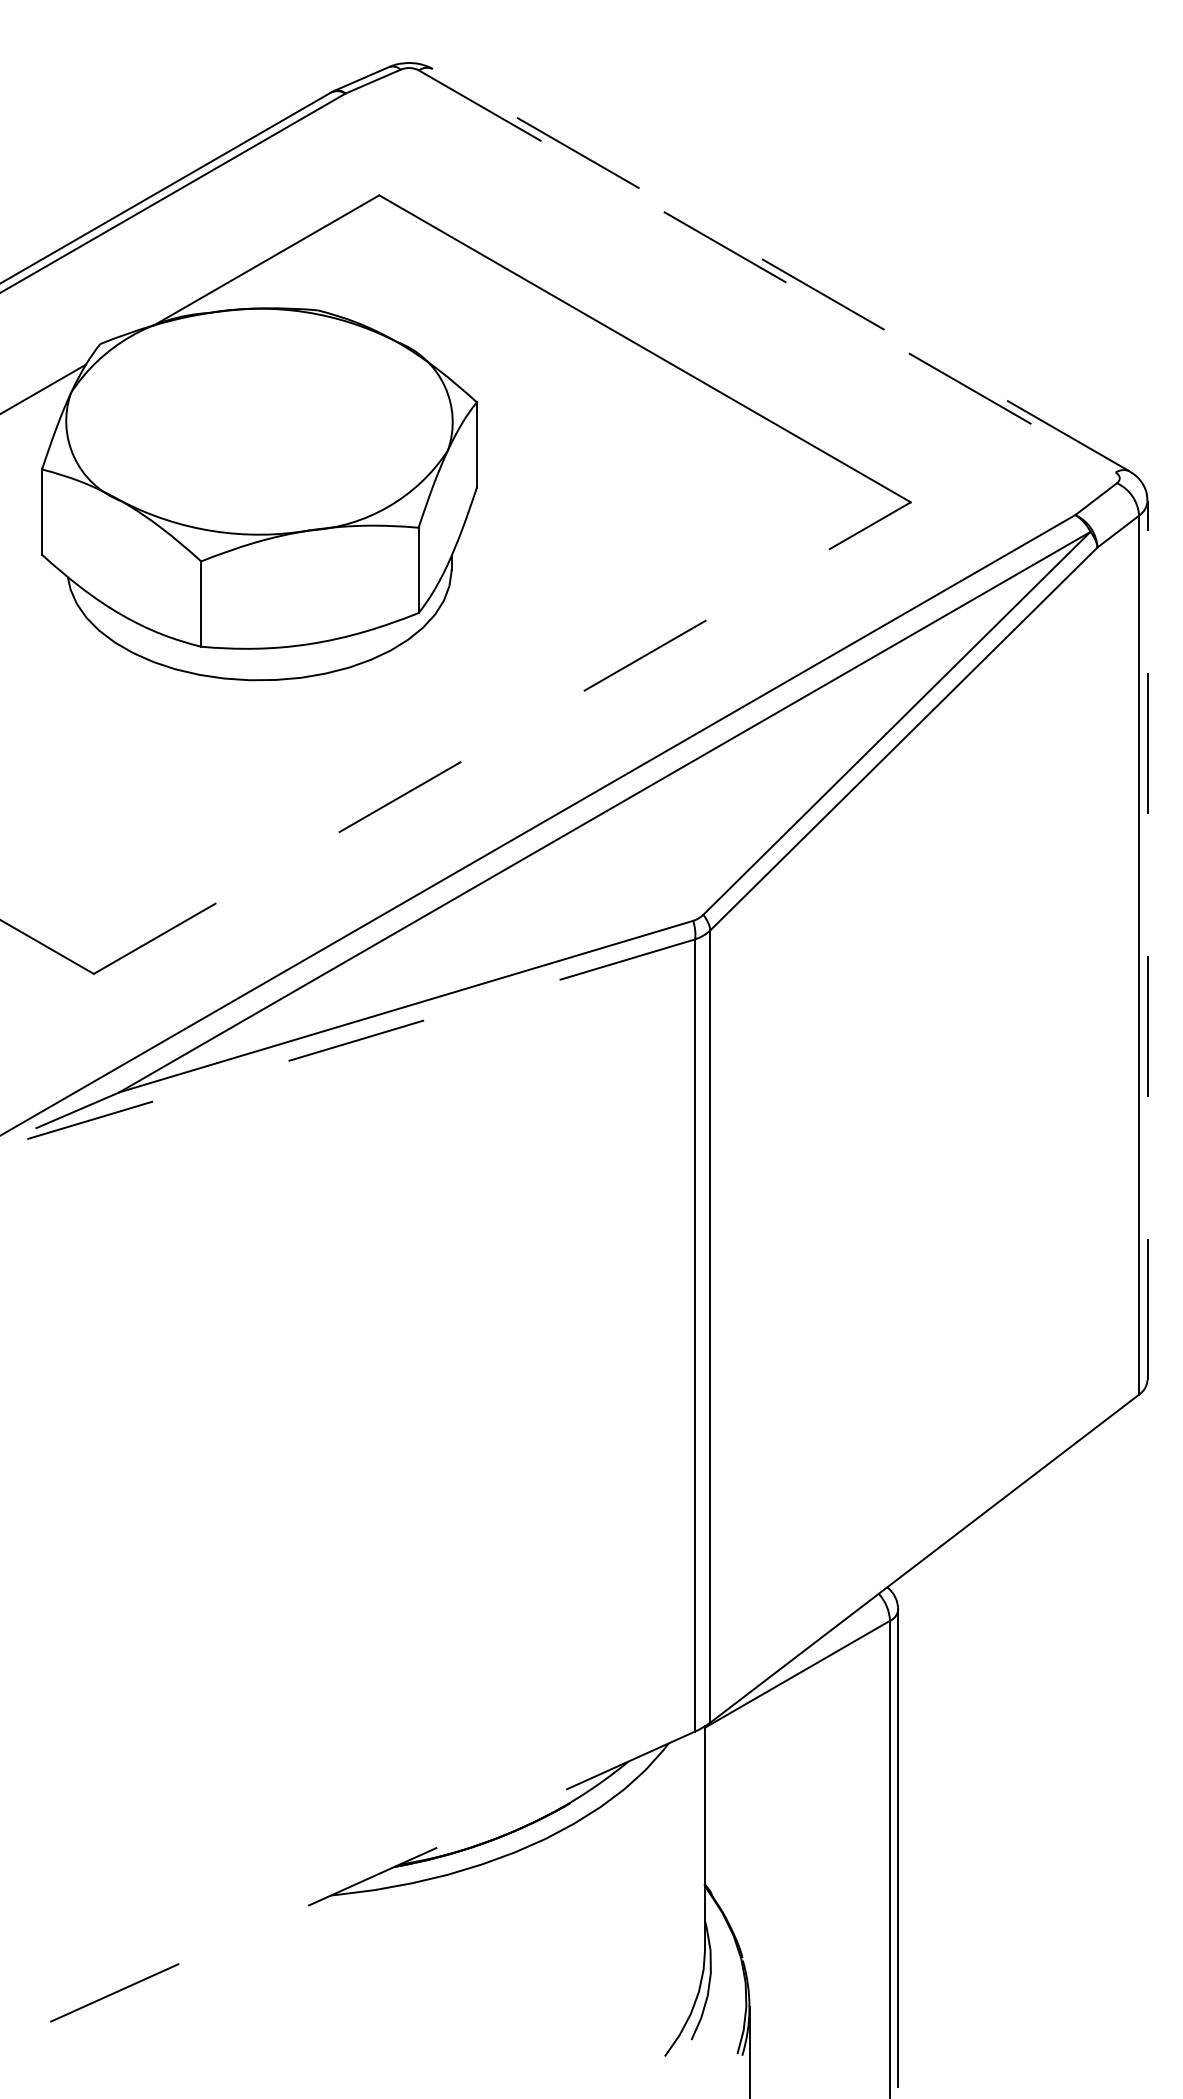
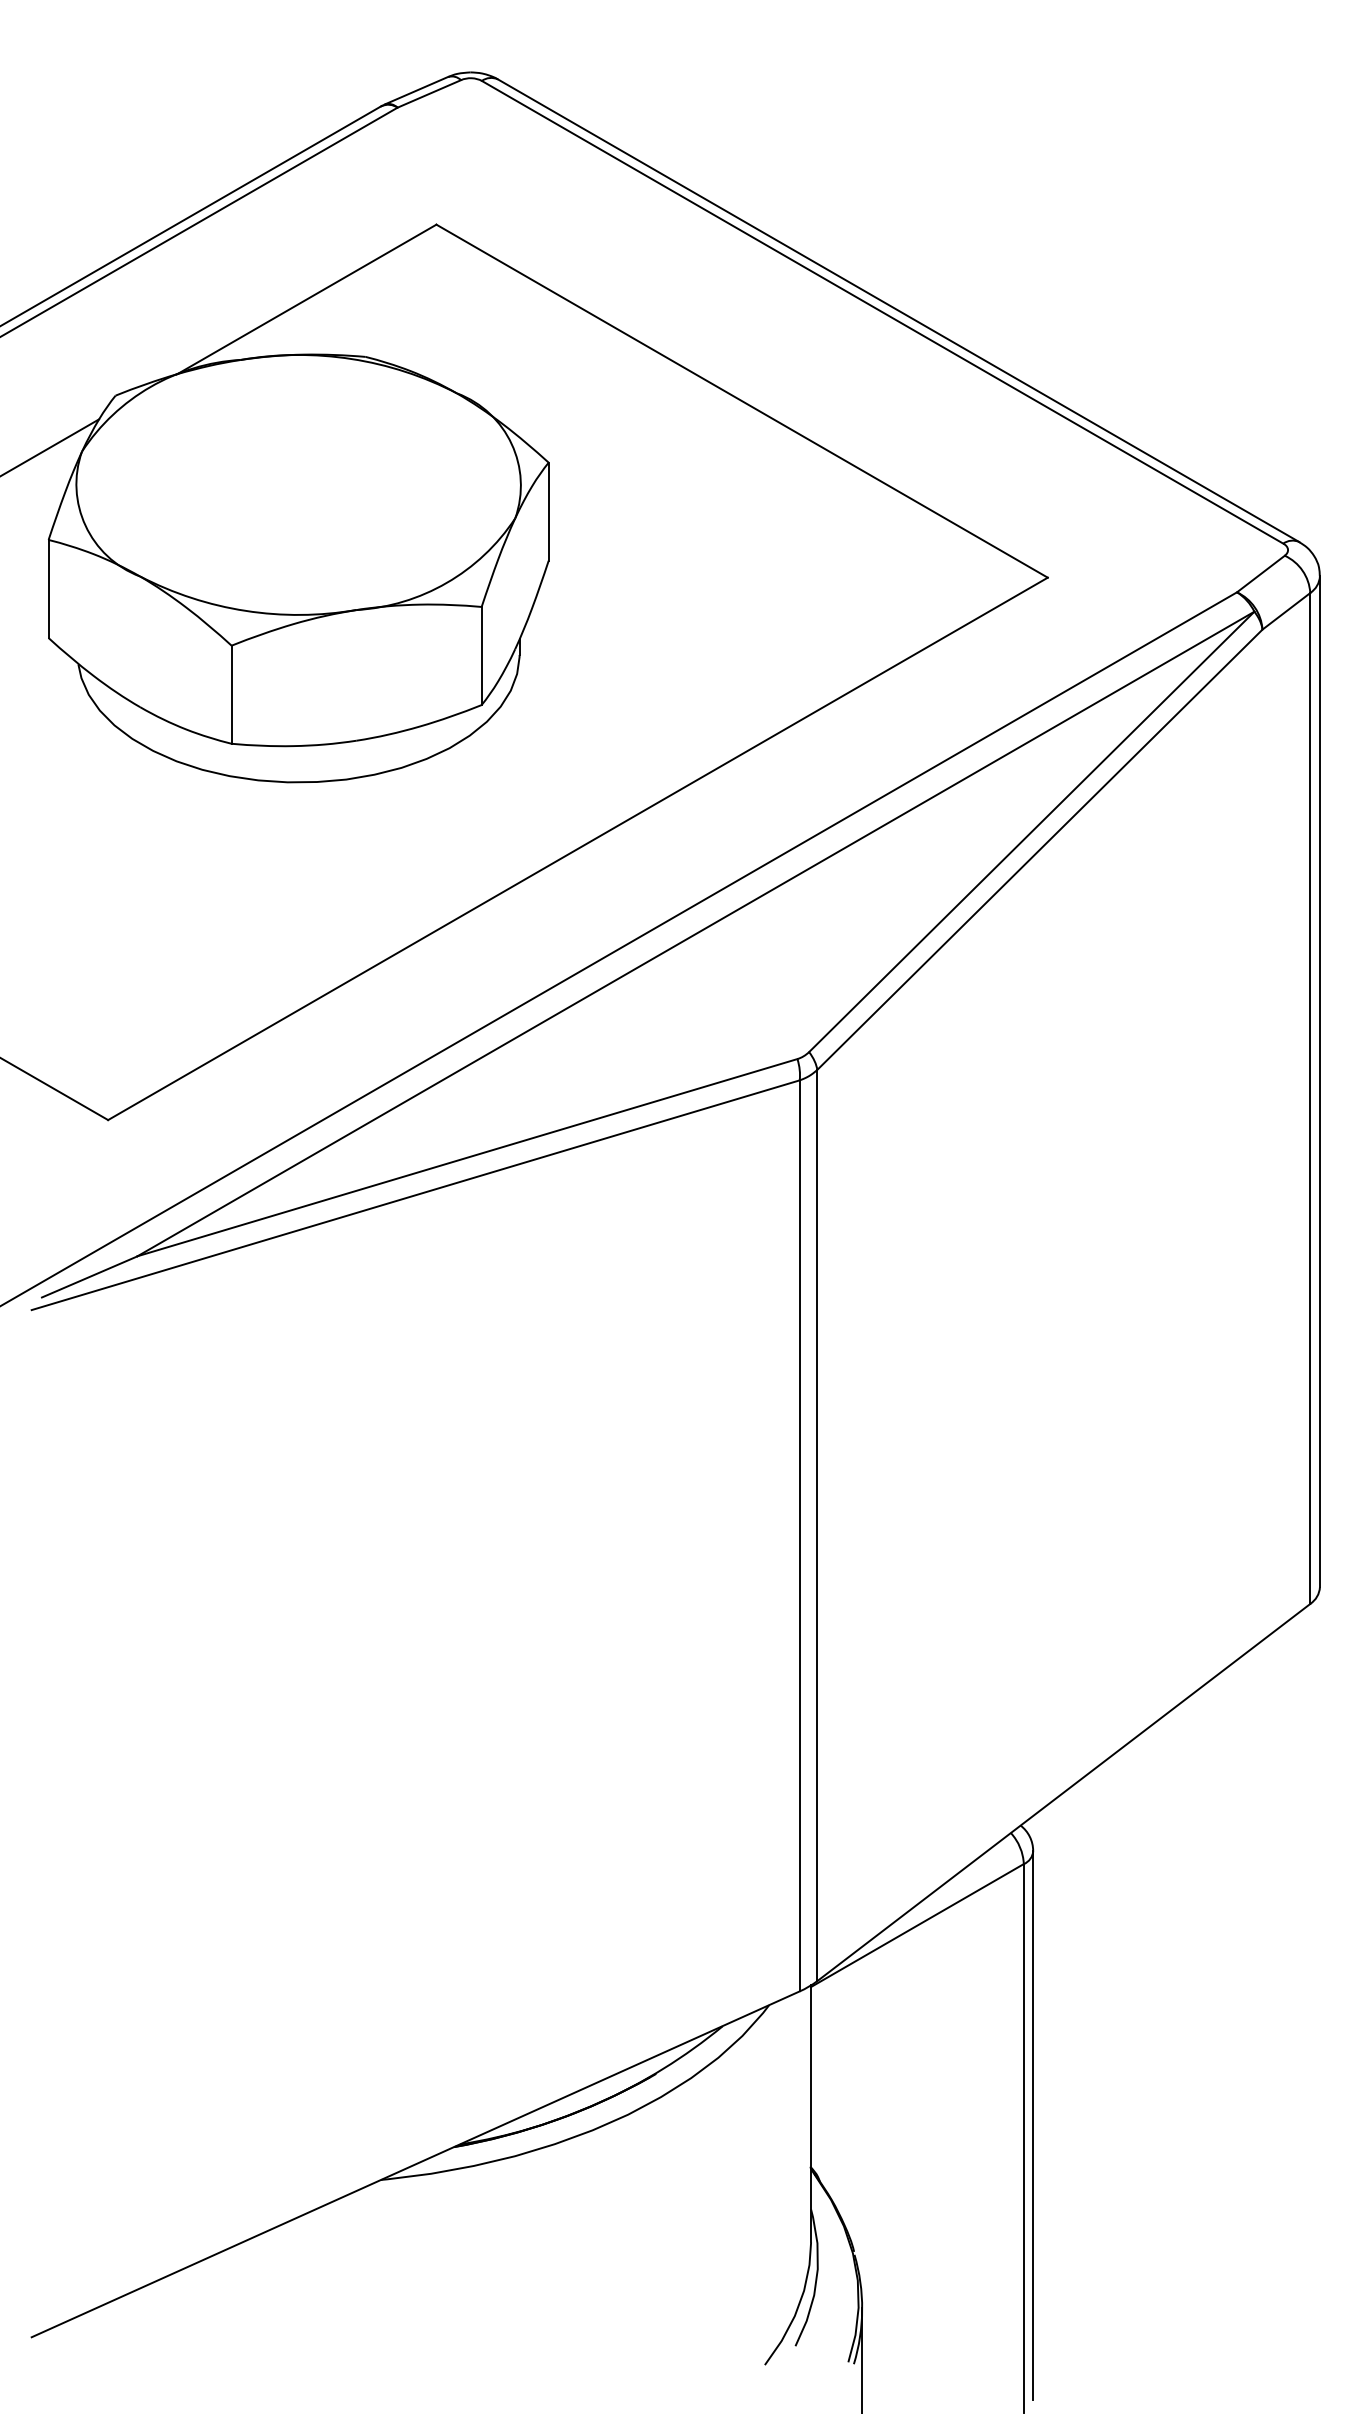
line: (781, 269) -> (898, 310), dashed -> solid
line: (767, 271) -> (882, 312), dashed -> solid
line: (502, 737) -> (578, 848), dashed -> solid
line: (1147, 940) -> (1319, 1081), dashed -> solid
line: (361, 1039) -> (415, 1195), dashed -> solid
line: (361, 1882) -> (415, 2164), dashed -> solid

